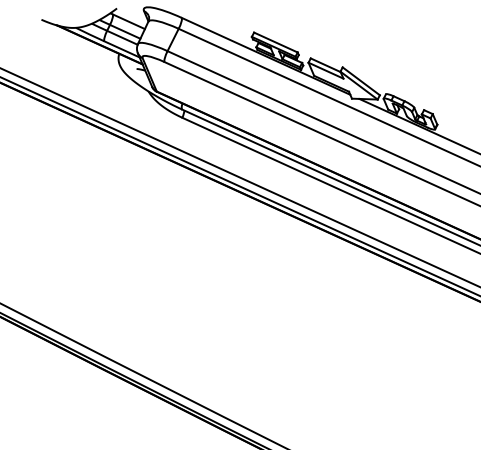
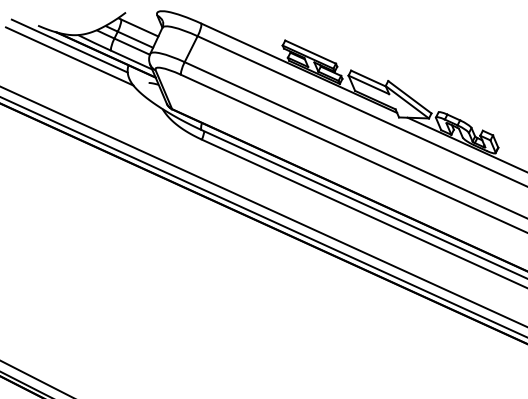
line: (68, 37) -> (69, 46), added
line: (68, 46) -> (69, 56), added

